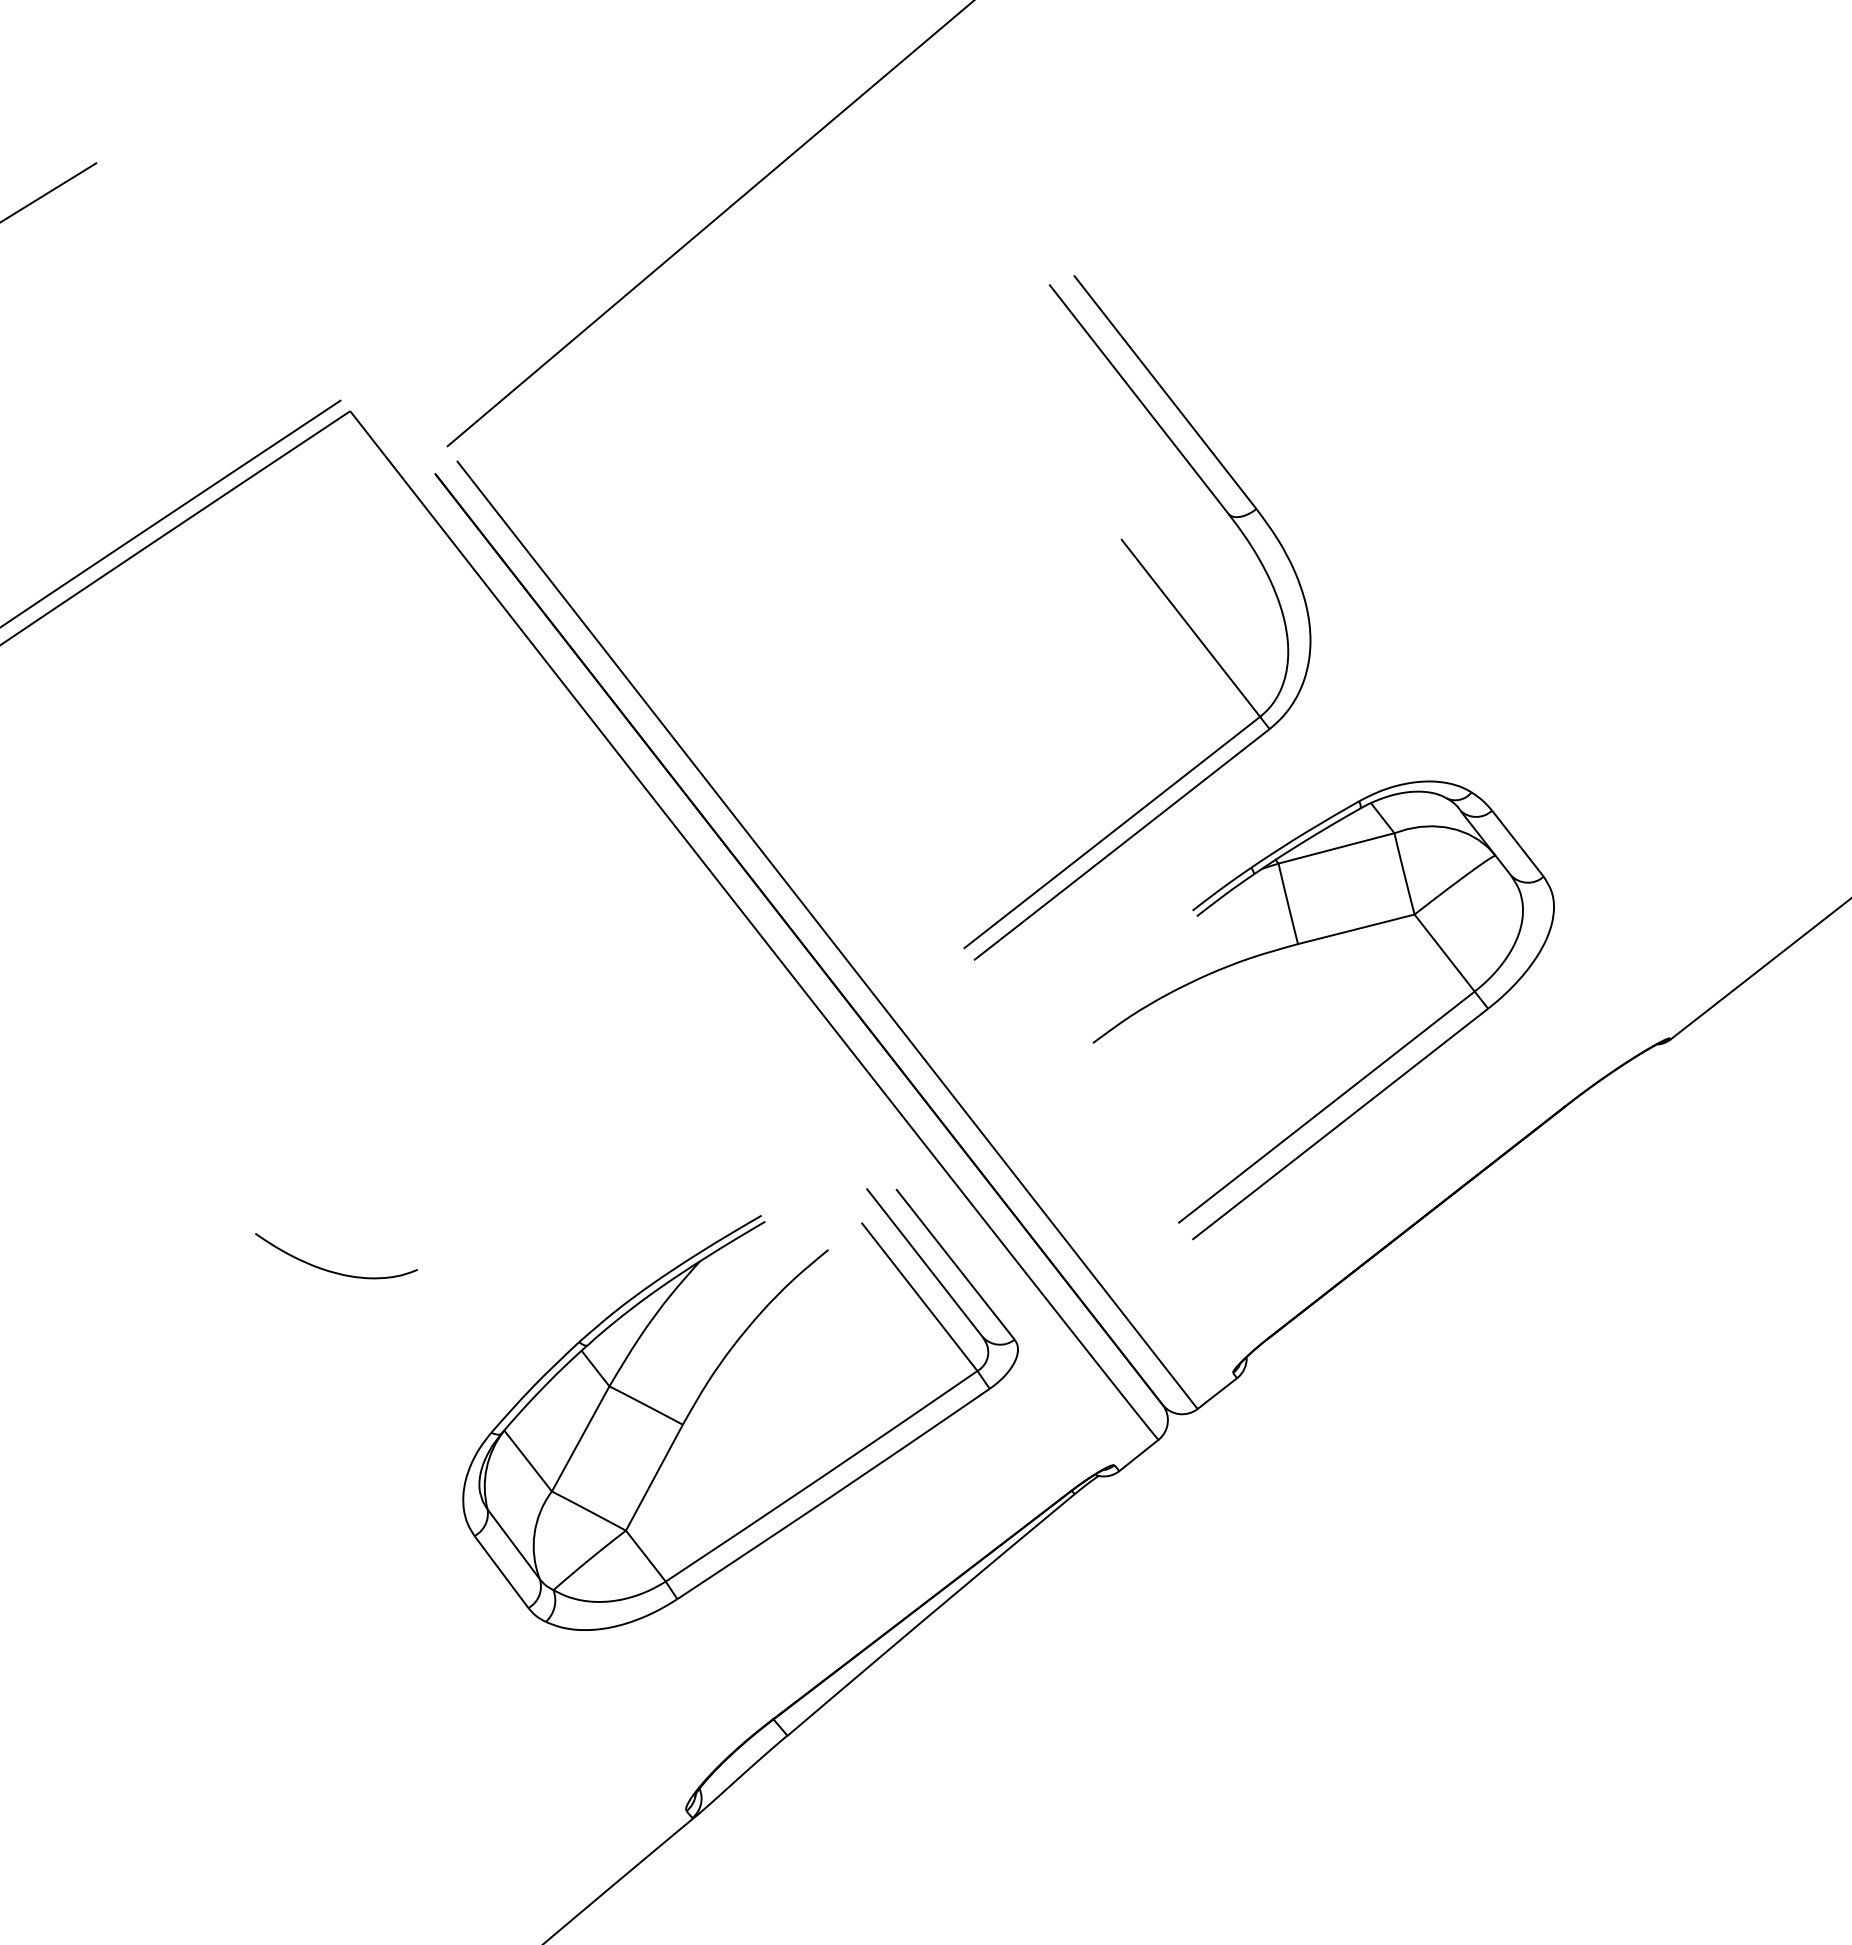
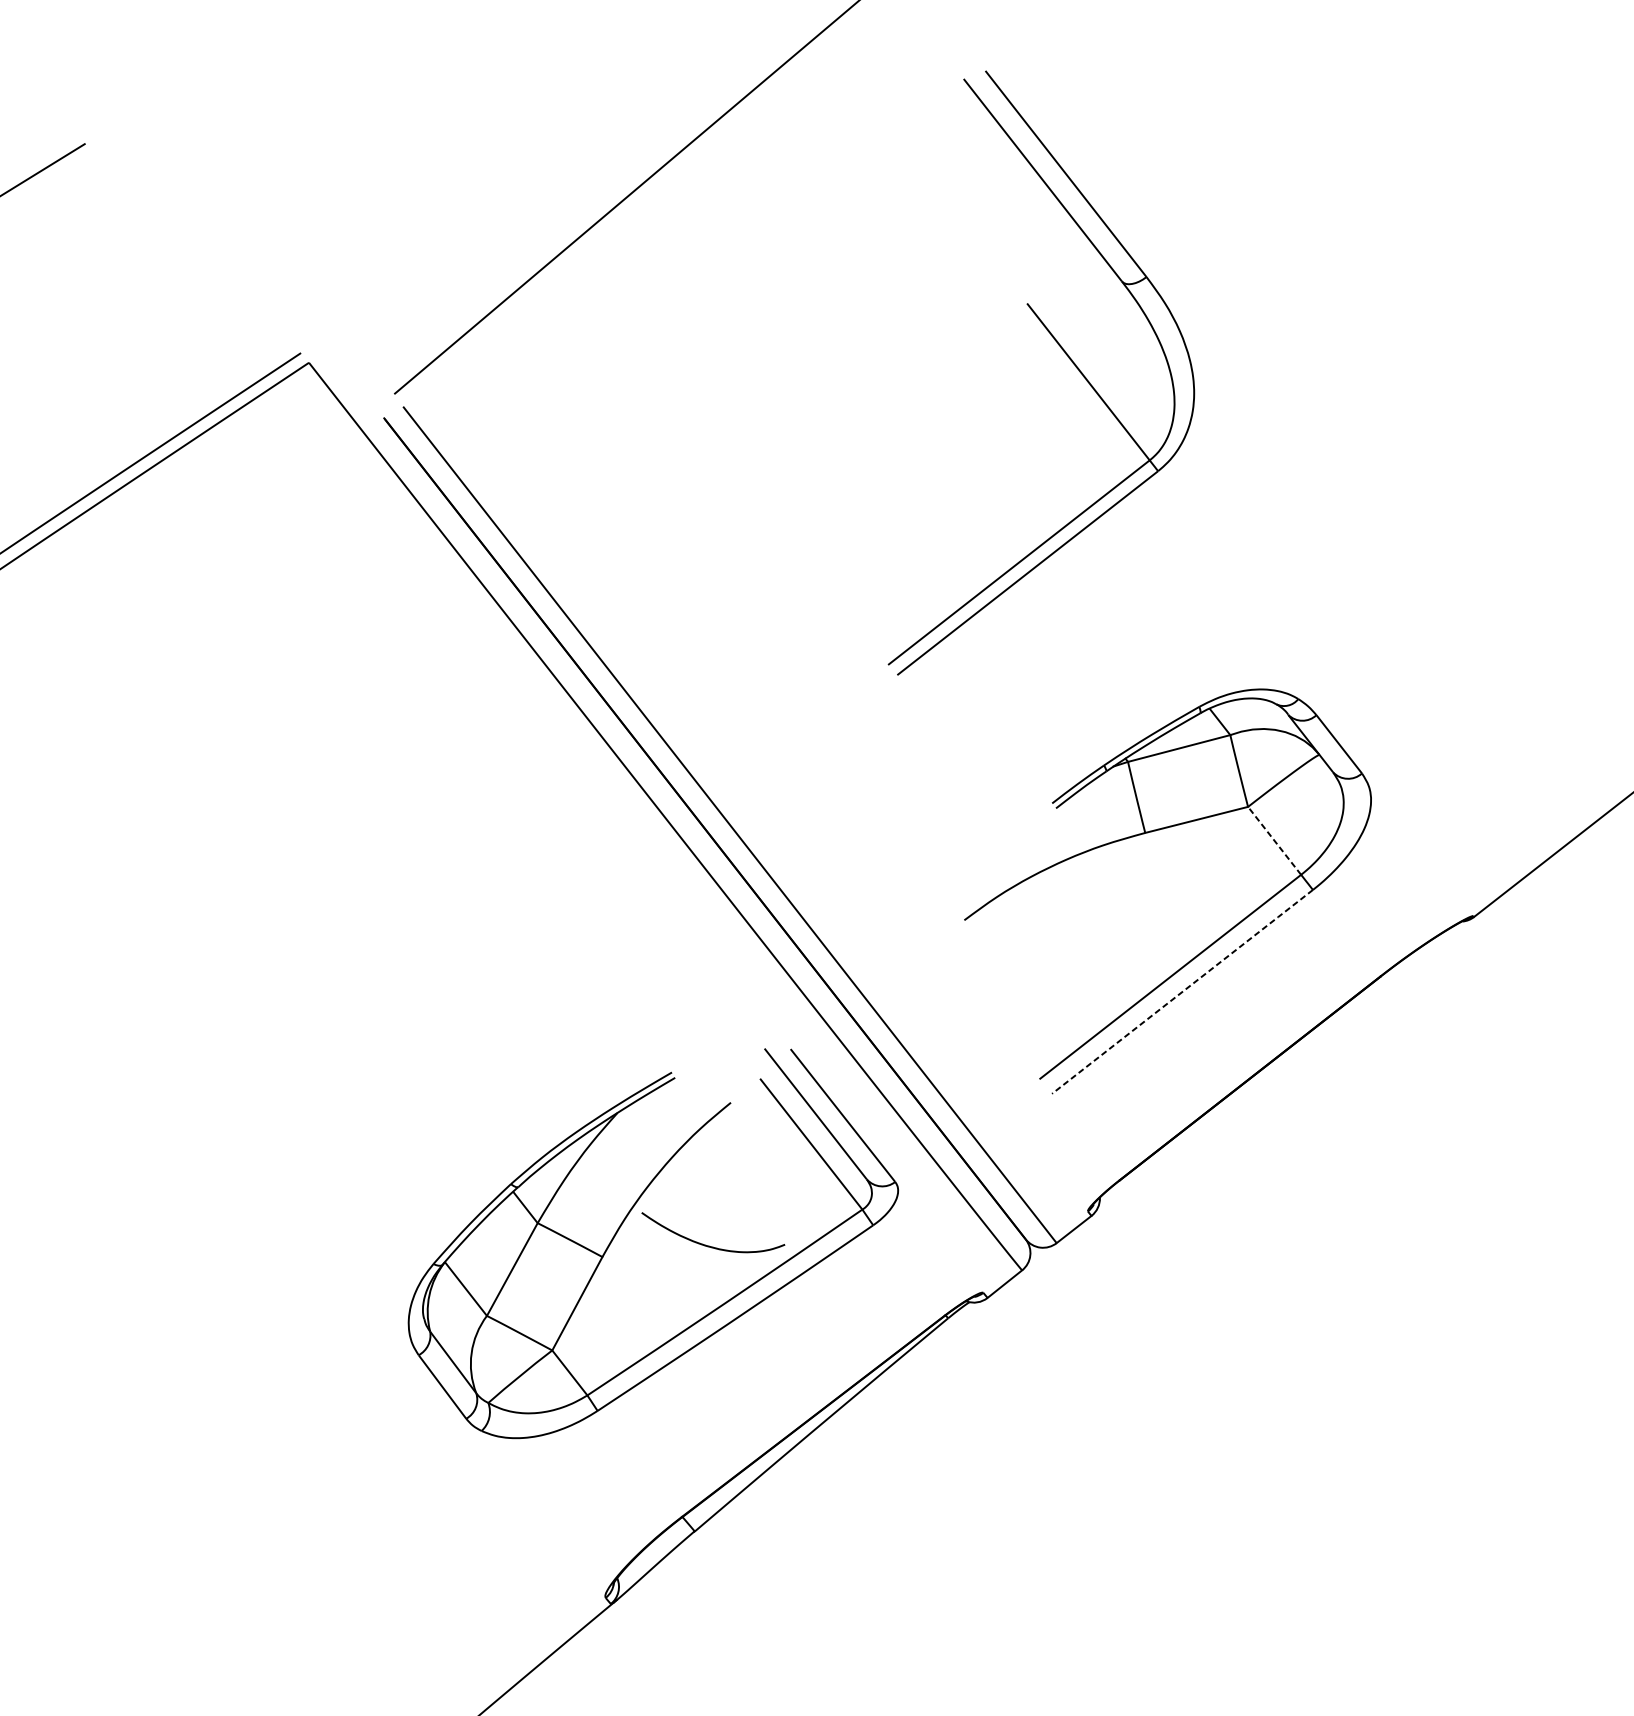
part: (1164, 596) -> (1065, 354), moved
line: (1444, 953) -> (1274, 841), solid -> dashed
line: (1340, 1124) -> (1182, 992), solid -> dashed
curve: (334, 1271) -> (711, 1246), moved

